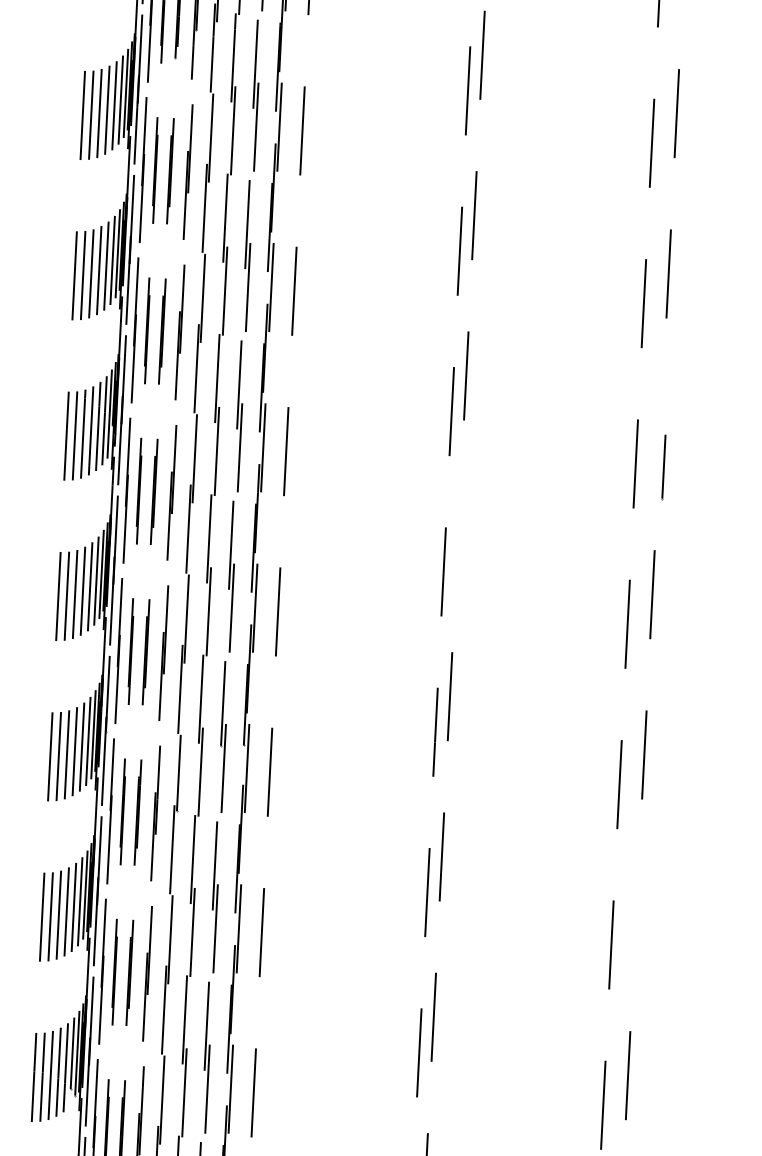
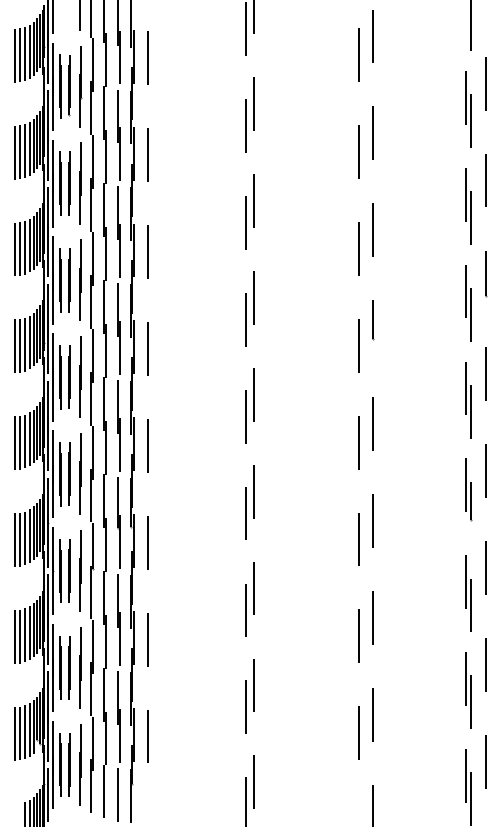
line: (664, 468) -> (373, 320), moved
line: (458, 535) -> (254, 394), added
line: (637, 914) -> (373, 617), added

